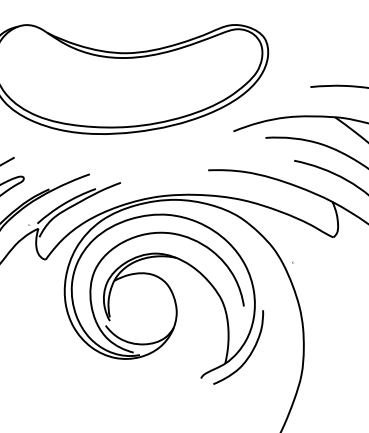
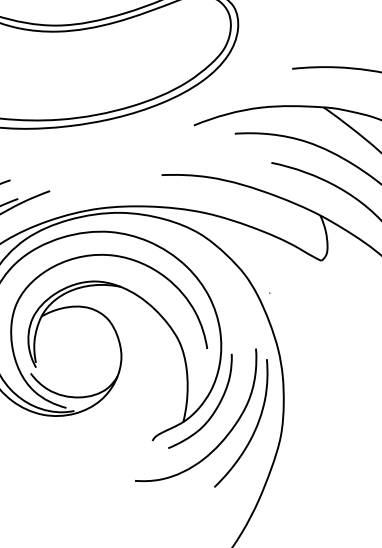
part: (258, 373) -> (225, 434), added

